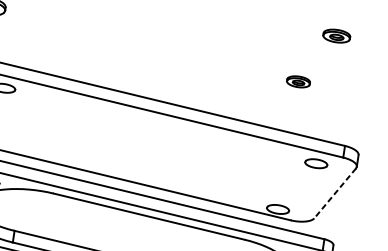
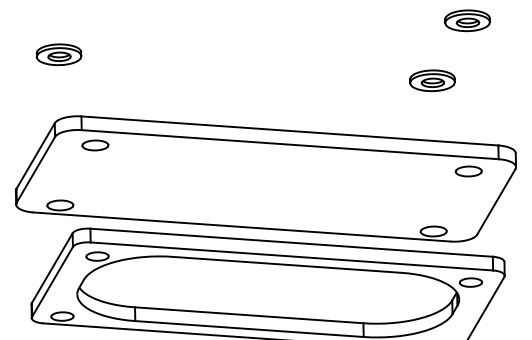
part: (336, 35) -> (467, 20), size x1.43
part: (298, 81) -> (432, 80), size x1.67
line: (335, 193) -> (496, 201), dashed -> solid

